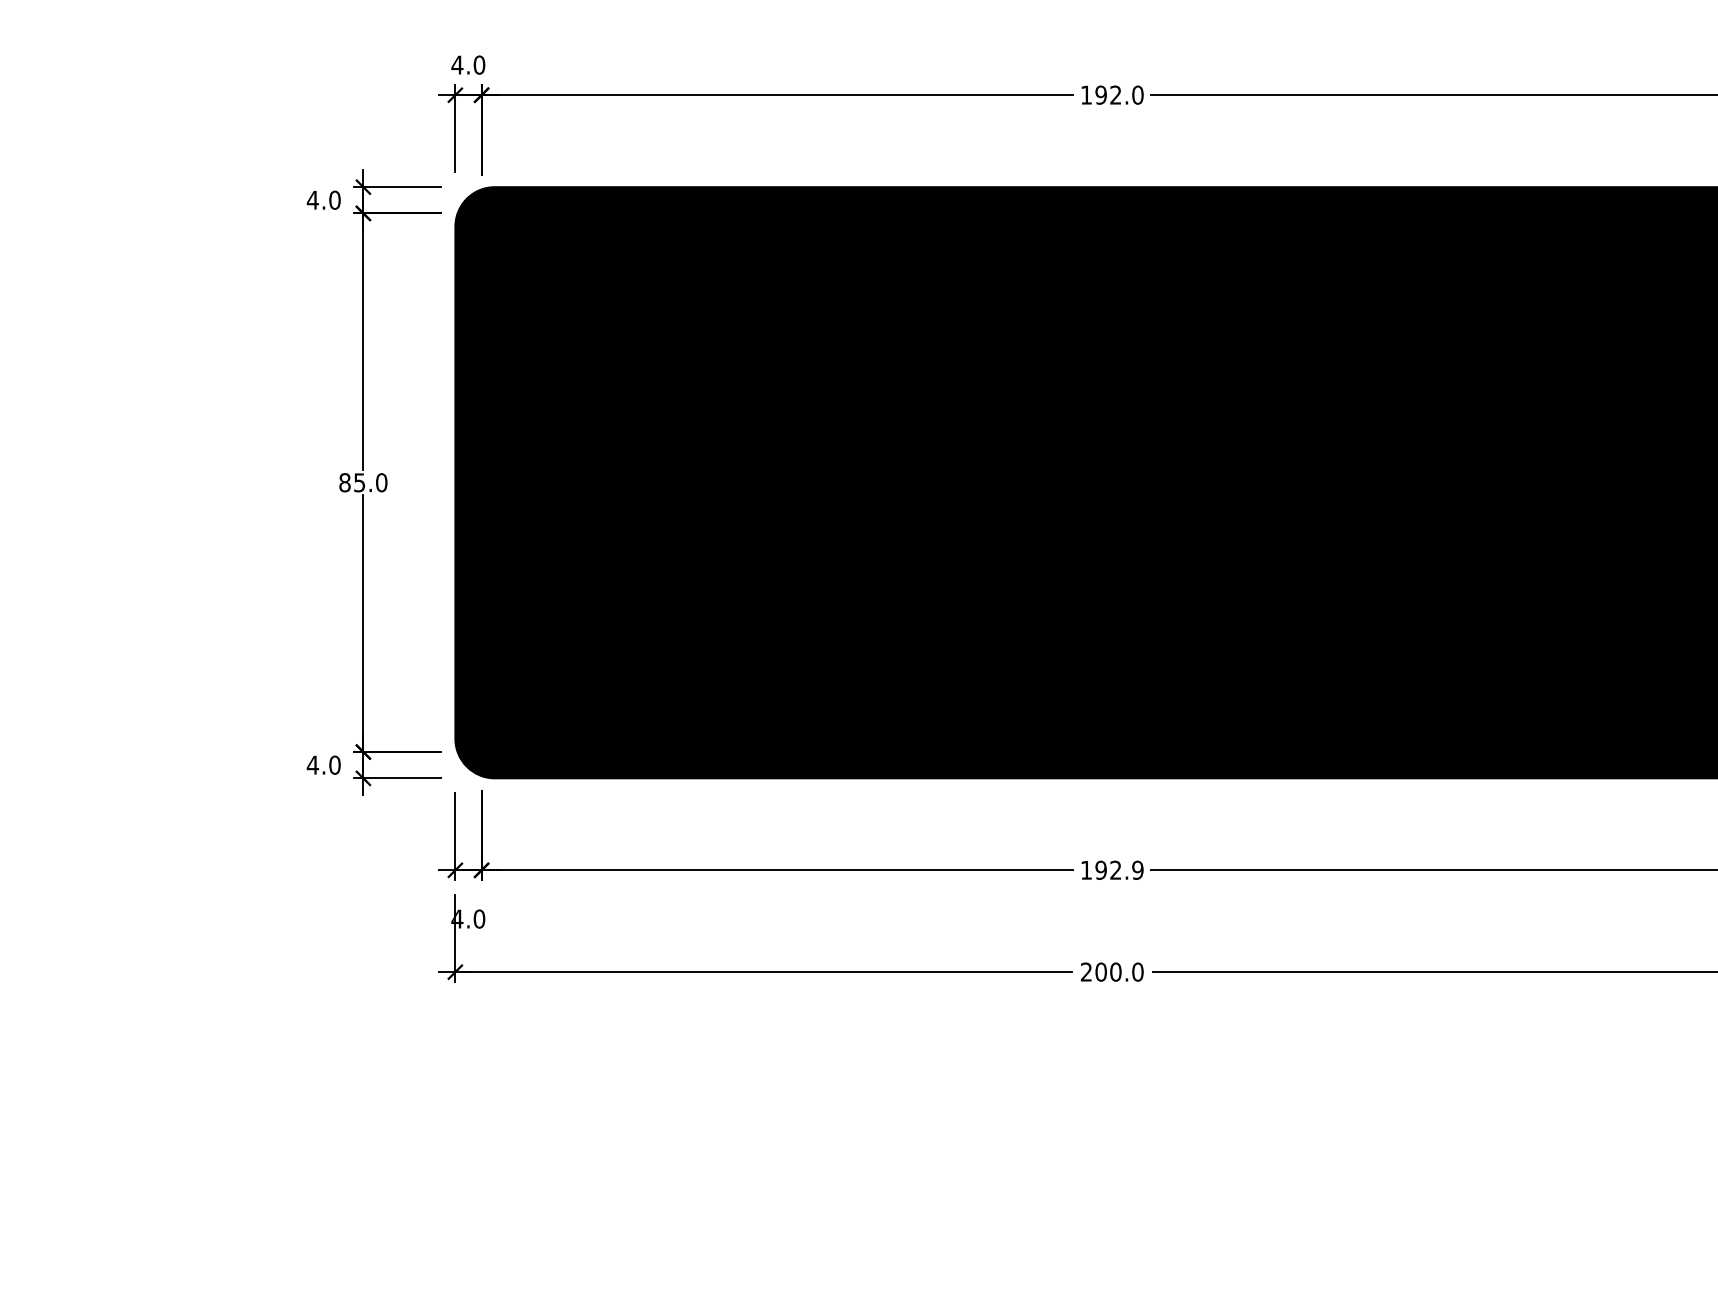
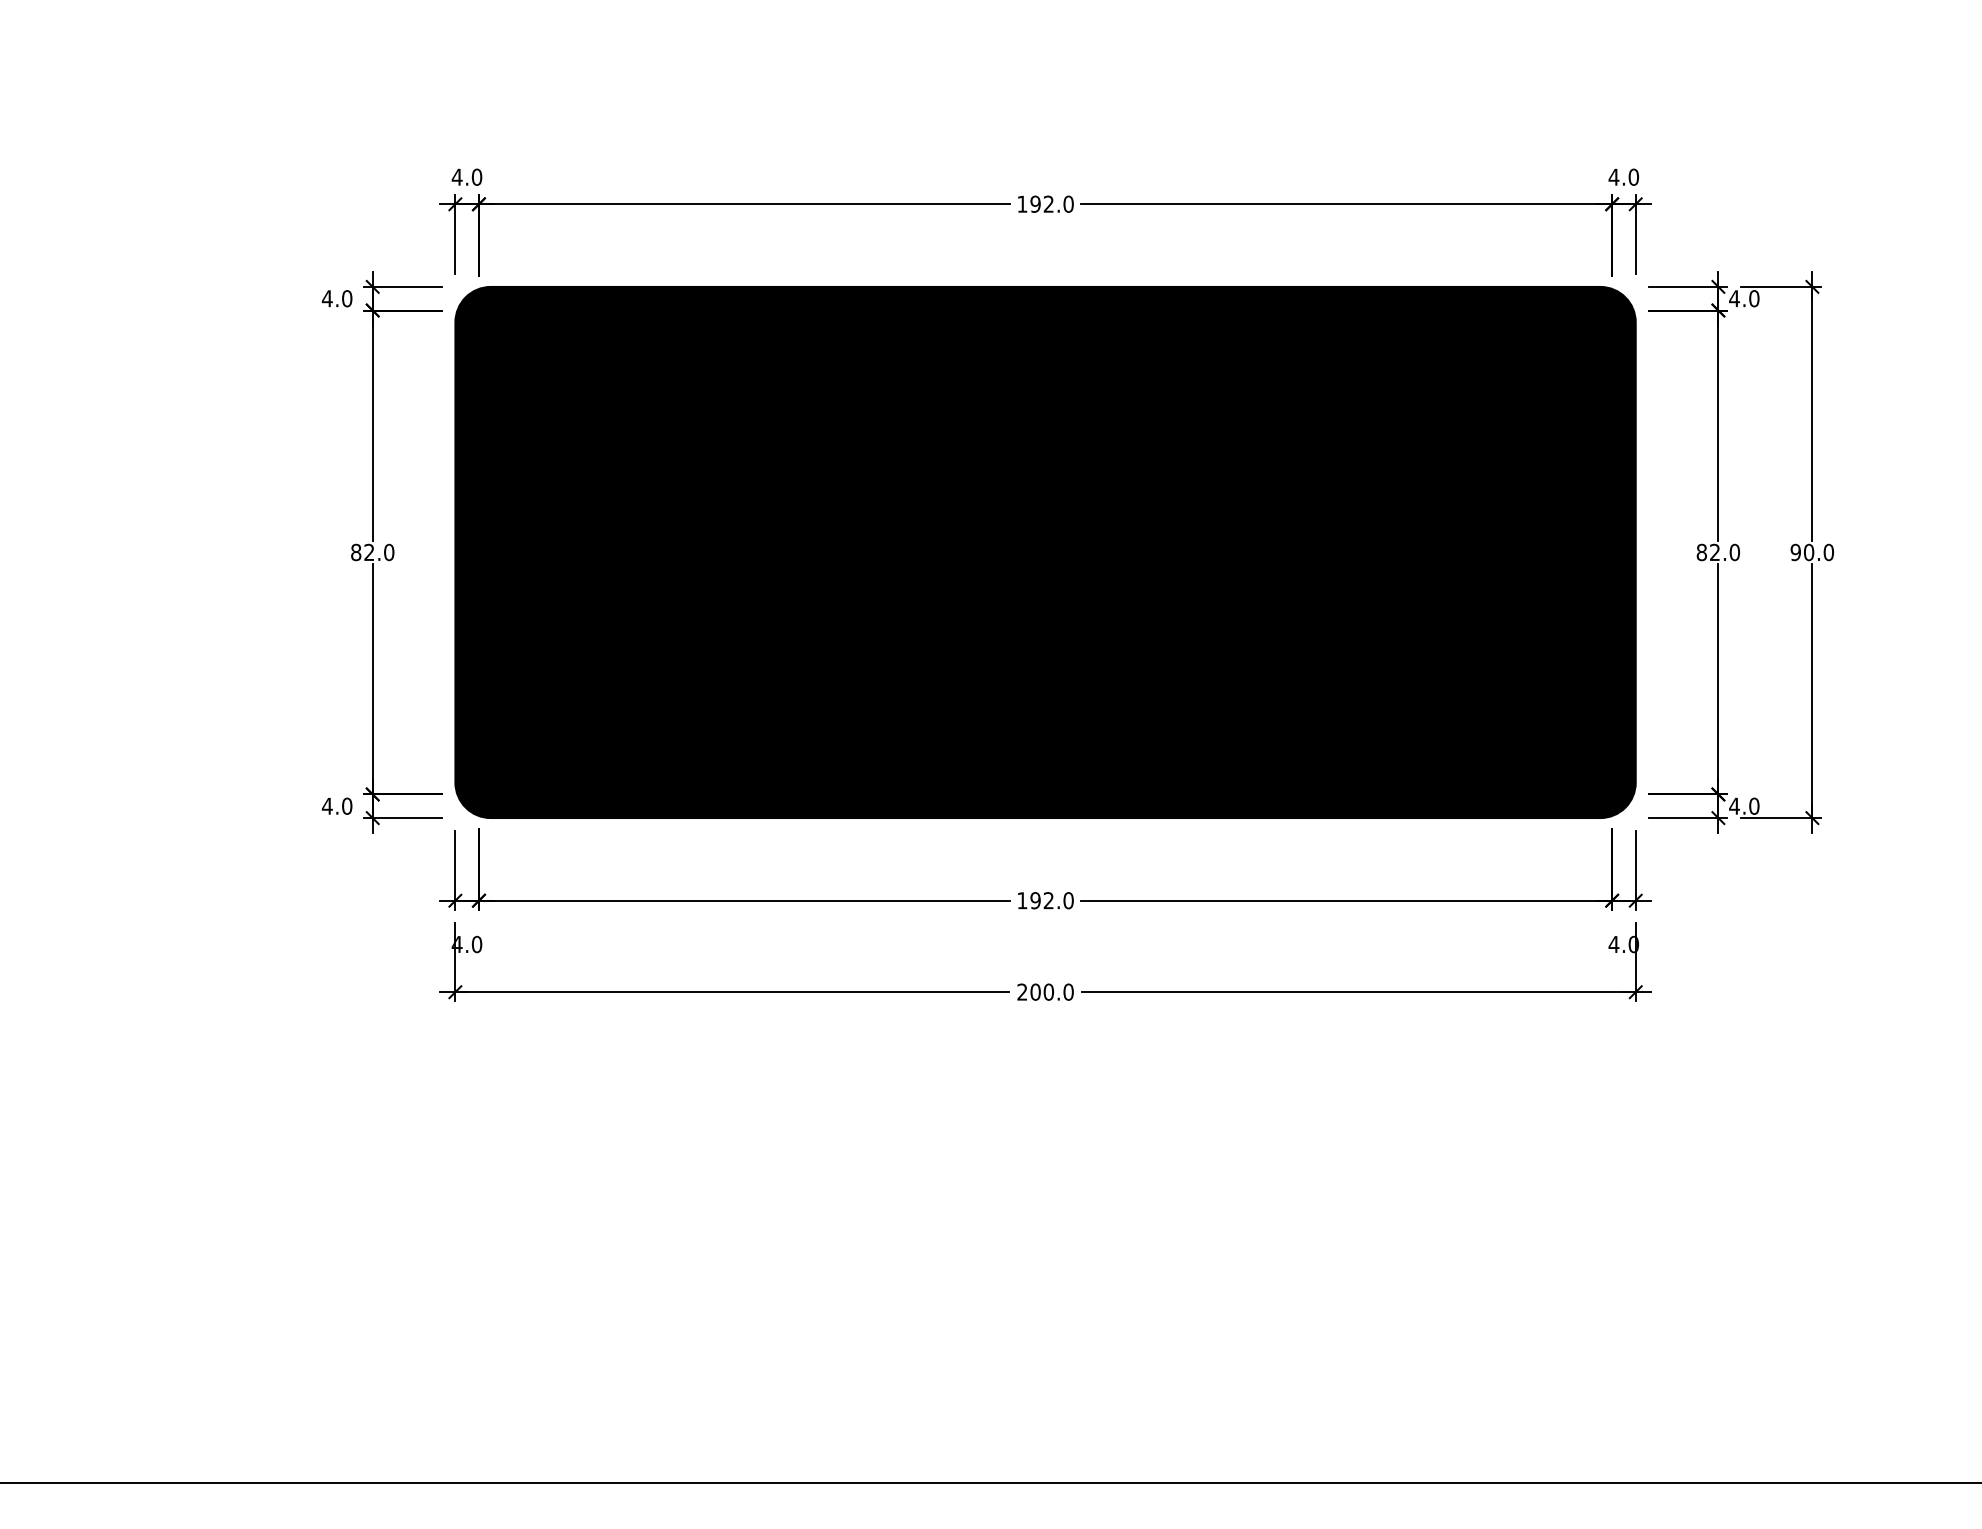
text: (359, 482) -> (369, 552), 85.0 -> 82.0
text: (1137, 870) -> (1068, 900), 192.9 -> 192.0

